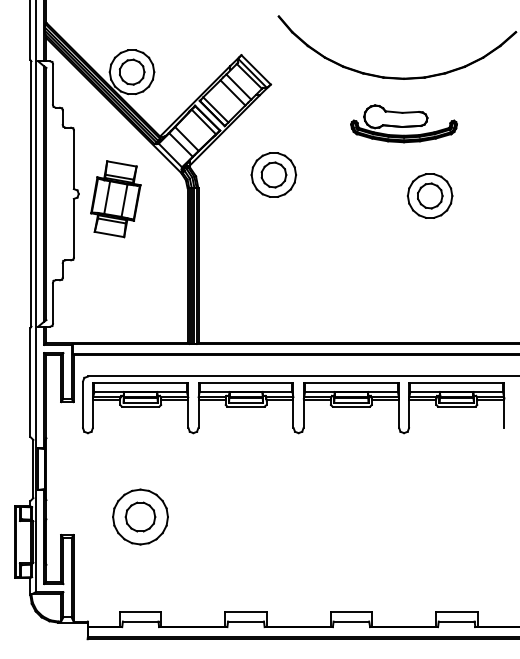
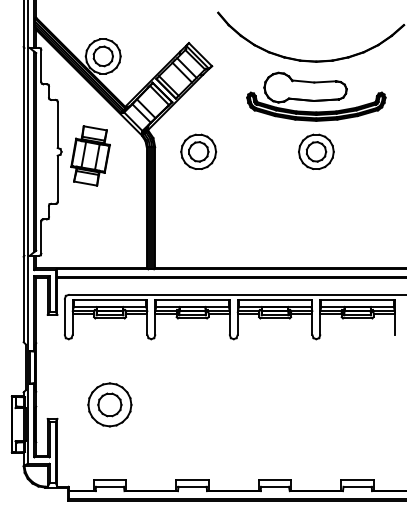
part: (403, 123) -> (315, 96), size x1.67
part: (273, 174) -> (198, 151), moved
part: (429, 195) -> (315, 151), moved

